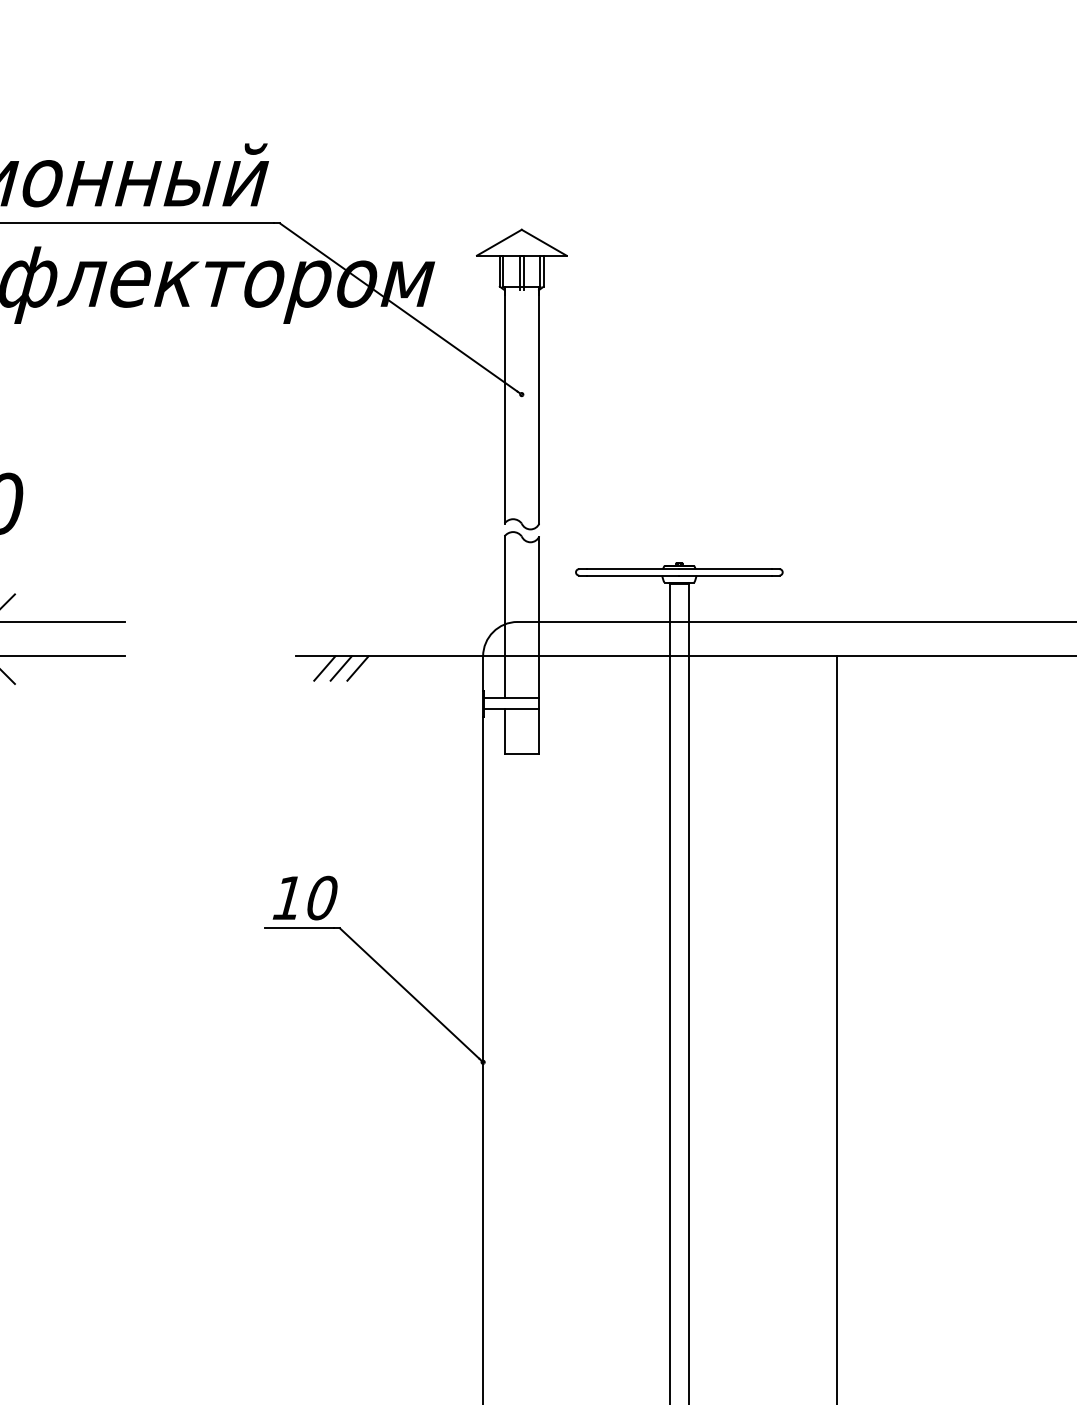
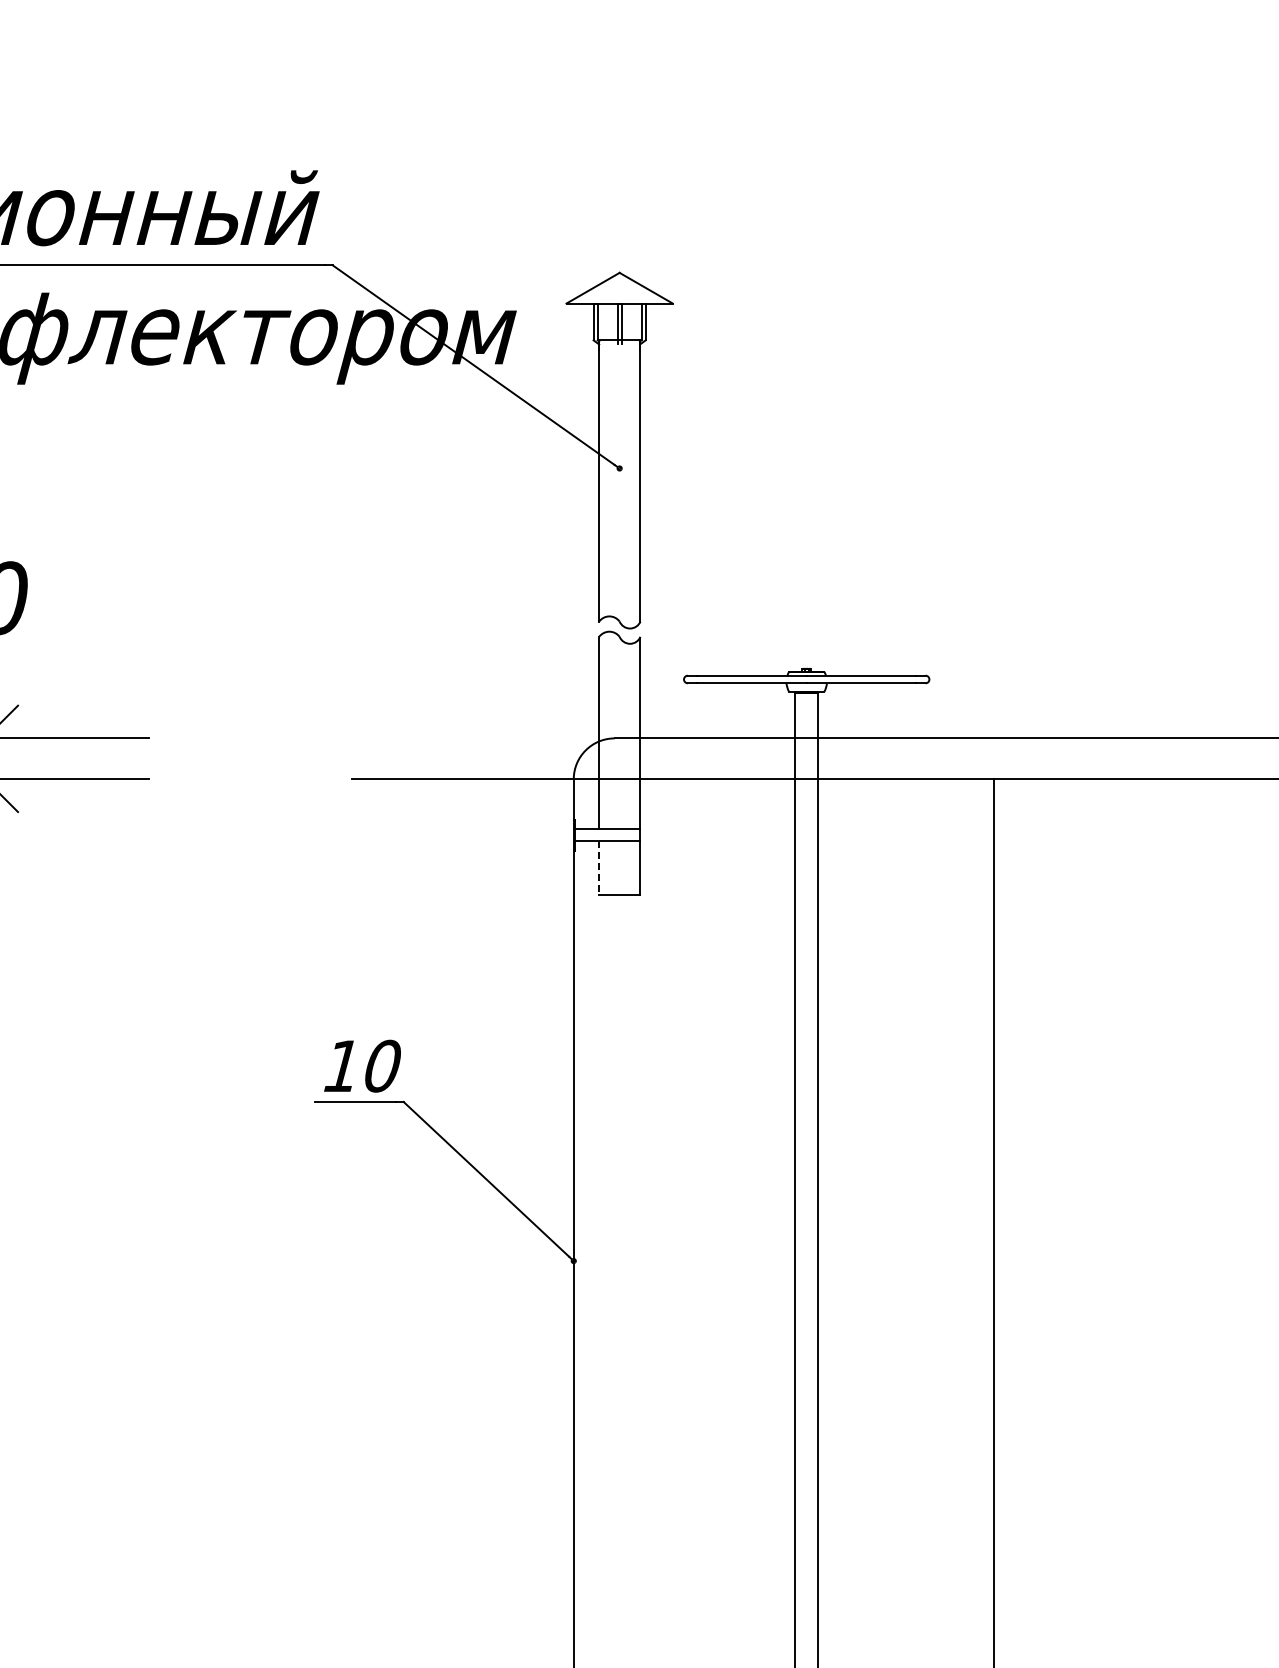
line: (324, 668) -> (385, 793), removed
line: (340, 668) -> (404, 793), removed
line: (357, 668) -> (424, 793), removed
line: (504, 731) -> (599, 868), solid -> dashed

